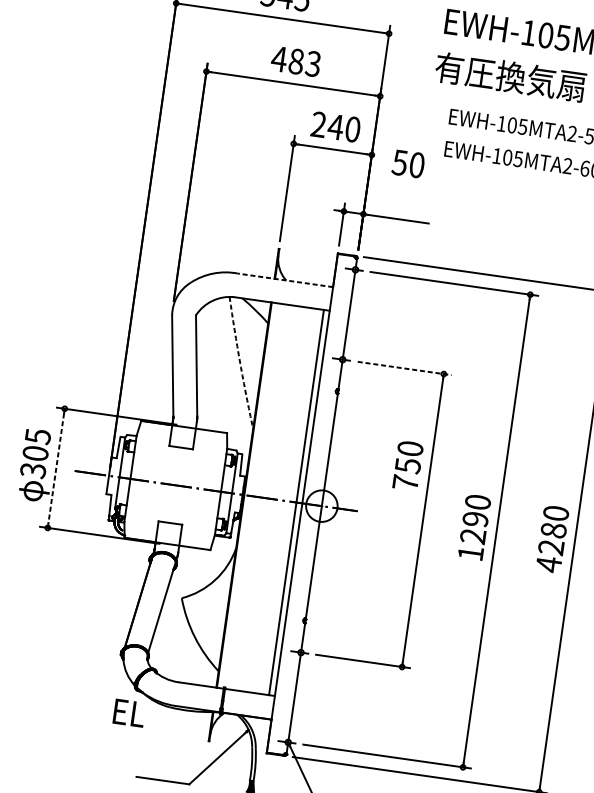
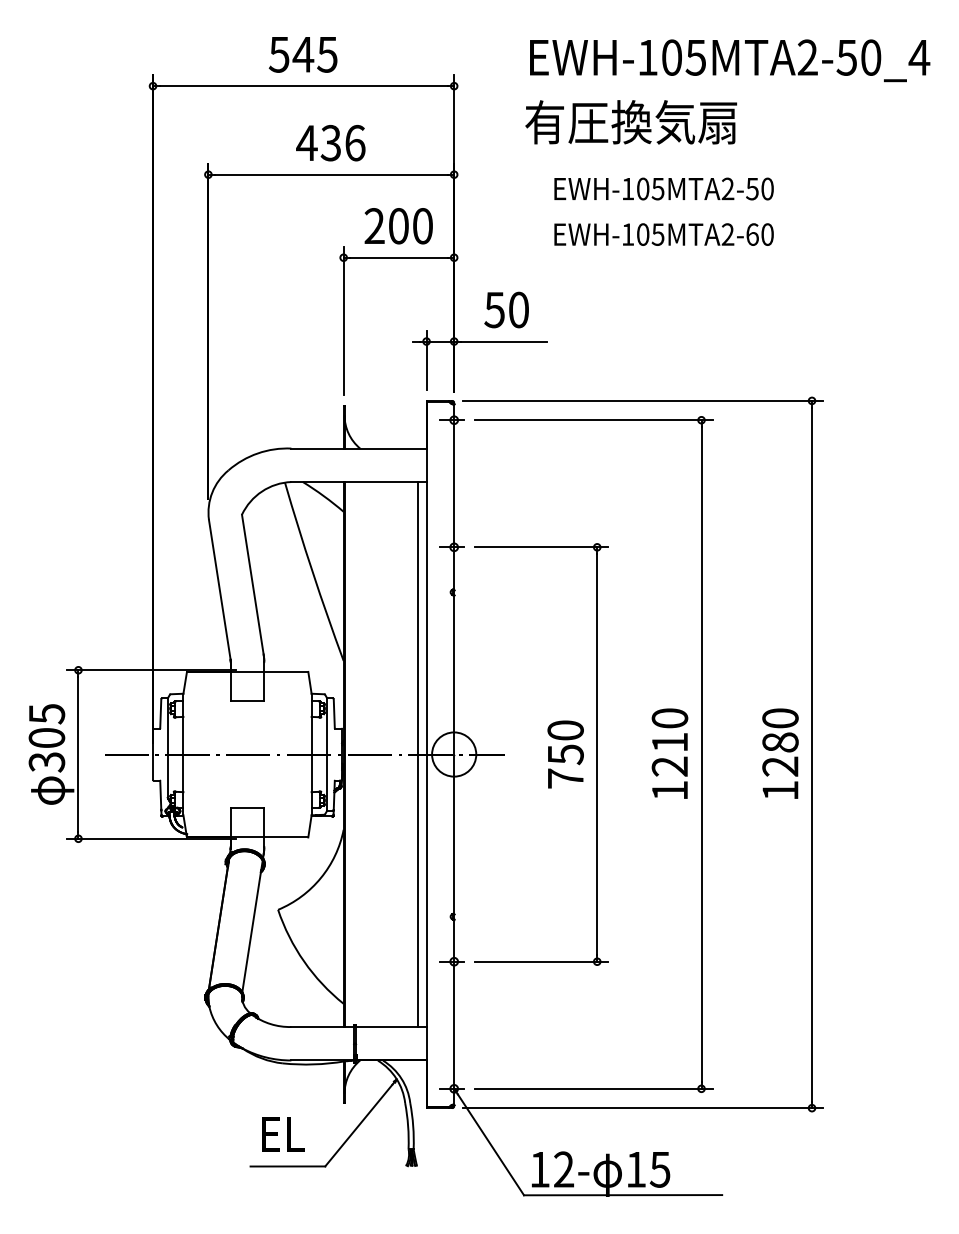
text: (304, 62) -> (342, 142), 483 -> 436
text: (335, 127) -> (398, 226), 240 -> 200
text: (408, 163) -> (506, 309), moved
line: (285, 280) -> (358, 448), dashed -> solid
arc: (240, 363) -> (312, 572), dashed -> solid
line: (405, 368) -> (542, 547), dashed -> solid
text: (407, 465) -> (565, 754), moved
line: (56, 468) -> (78, 754), dashed -> solid
text: (475, 519) -> (669, 742), 1290 -> 1210
text: (548, 564) -> (780, 790), 4280 -> 1280
text: (129, 713) -> (283, 1134), moved

